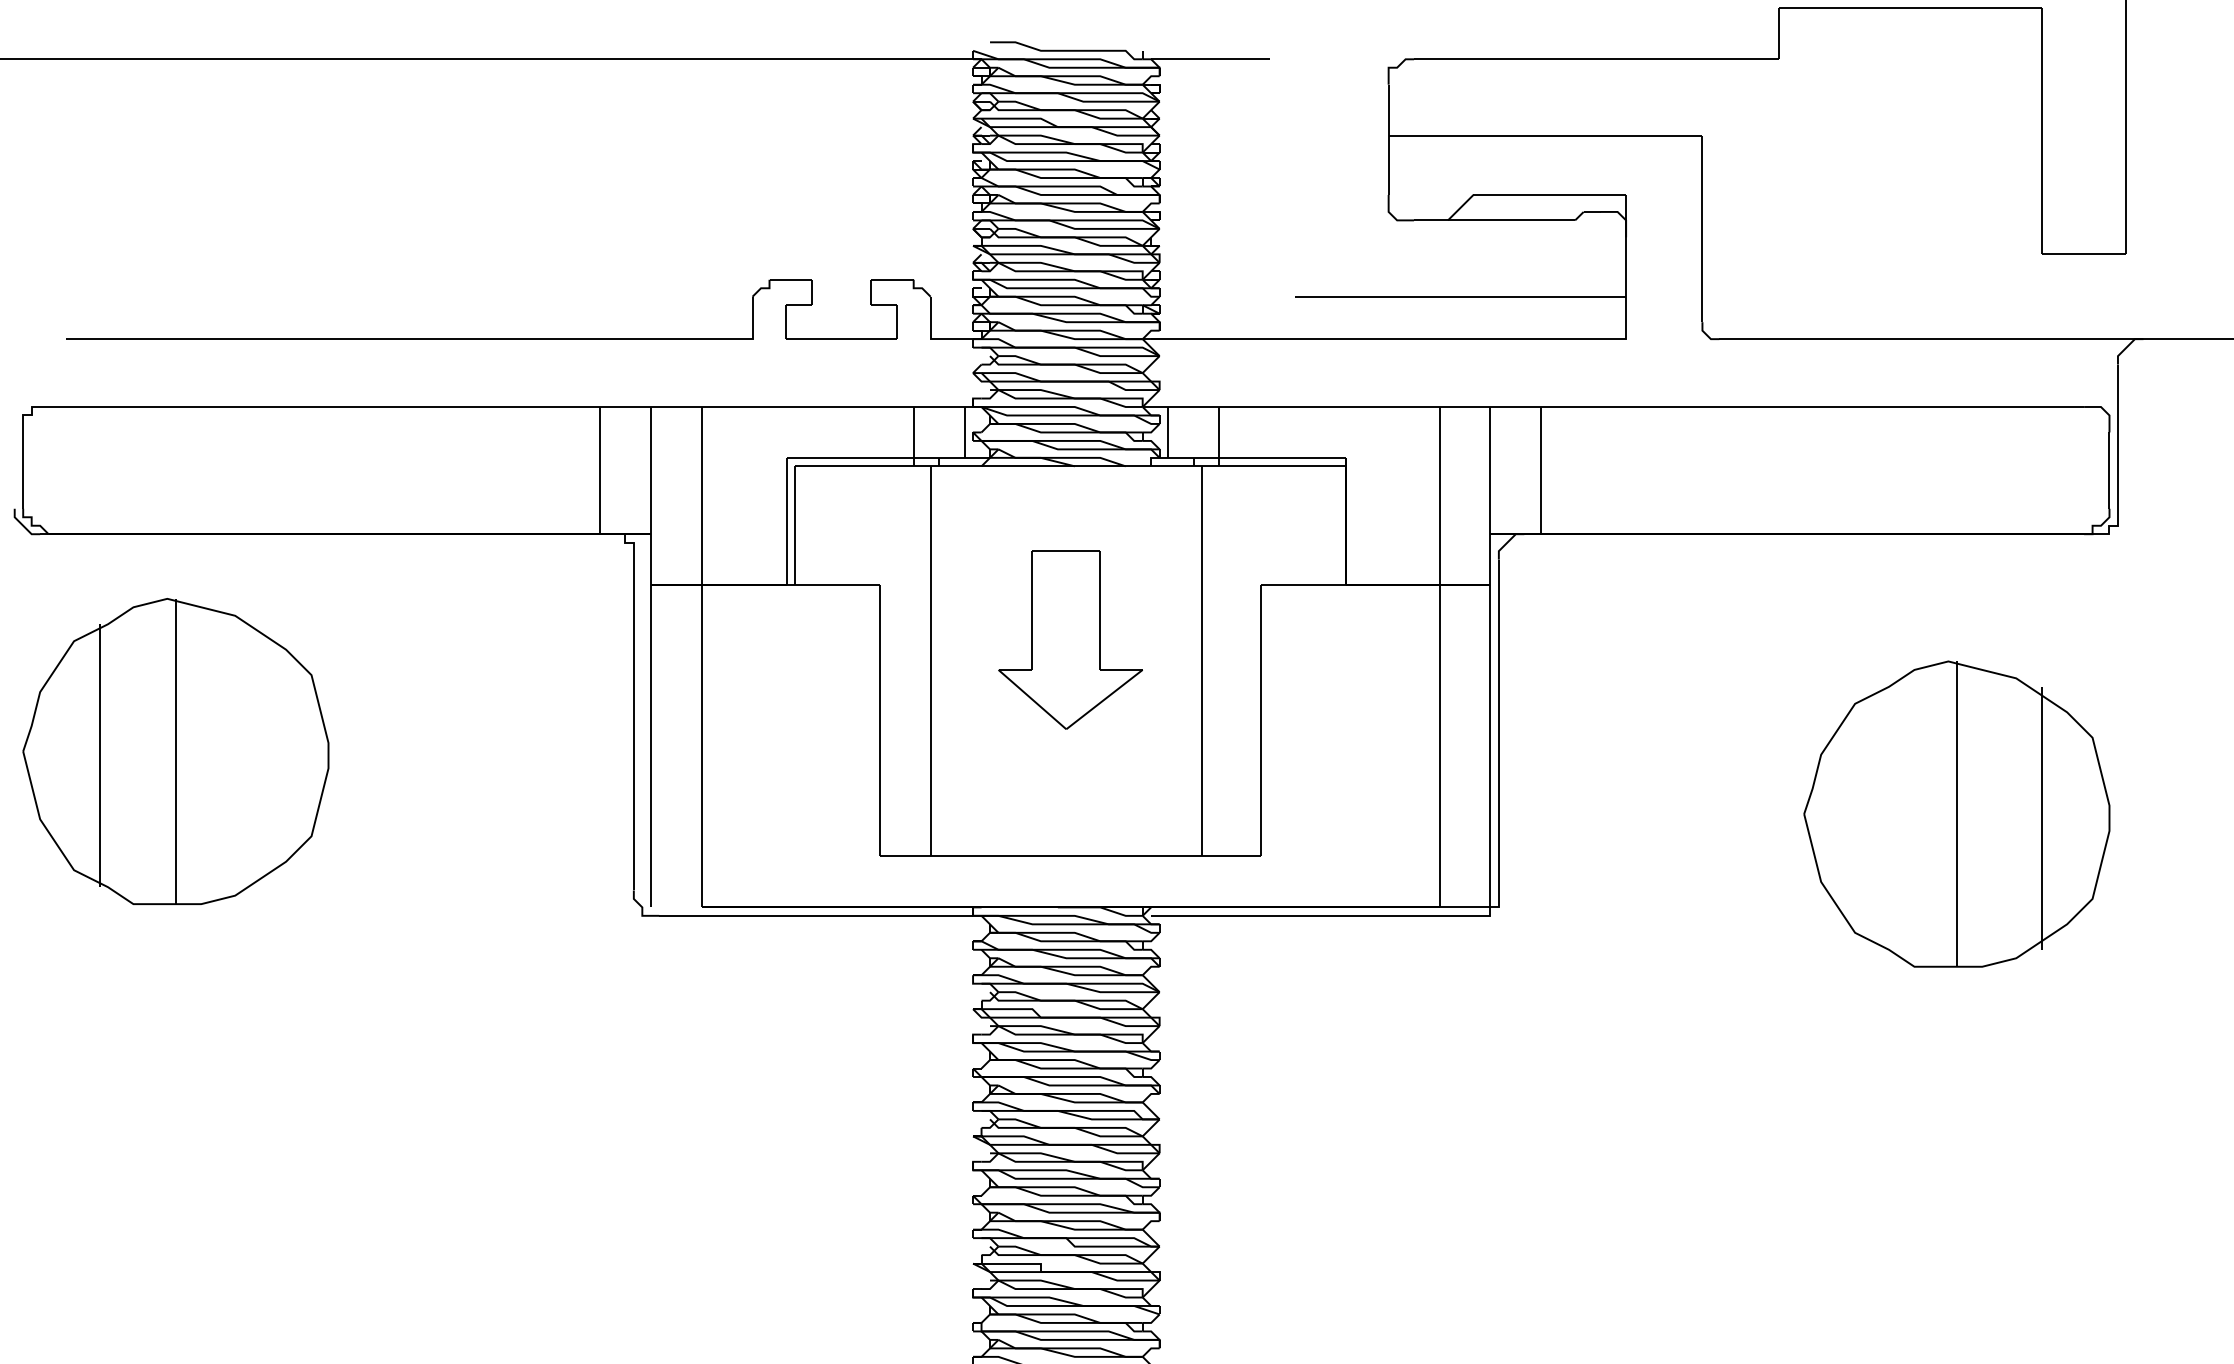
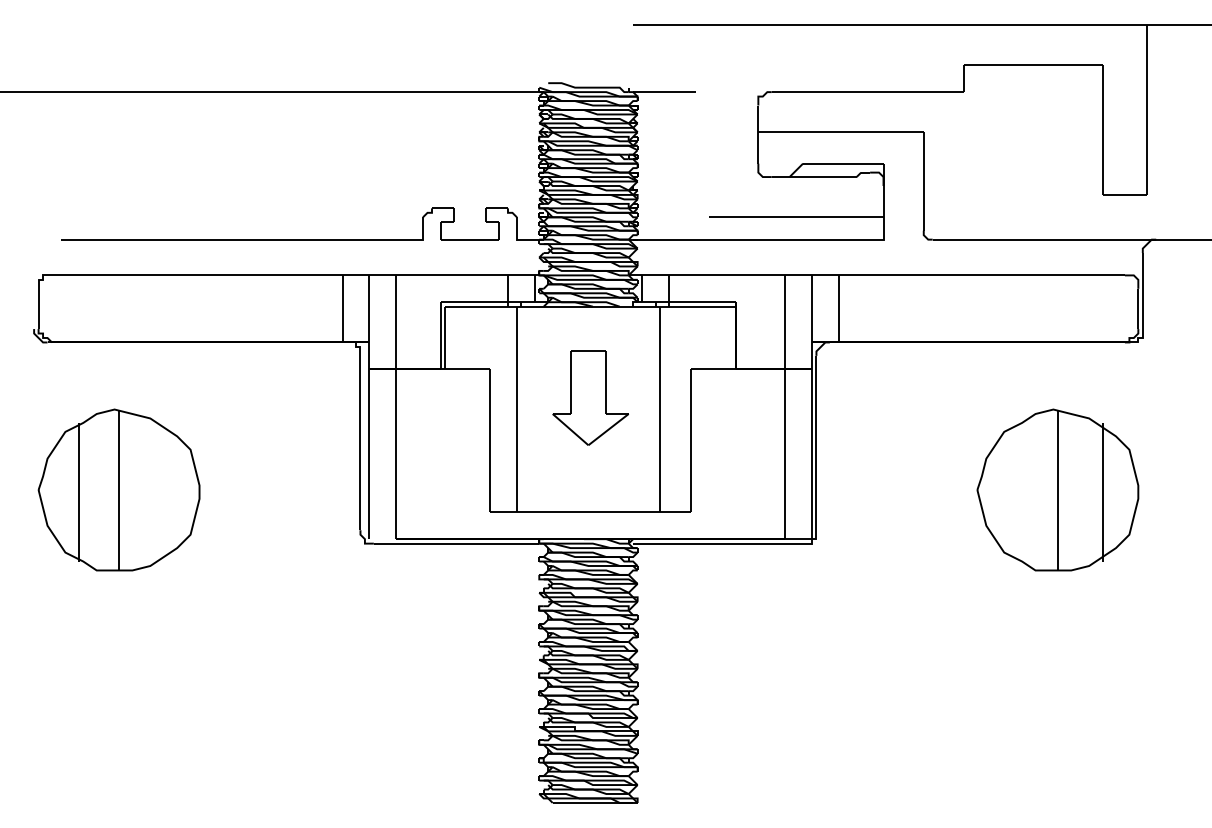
part: (174, 750) -> (118, 489), moved

